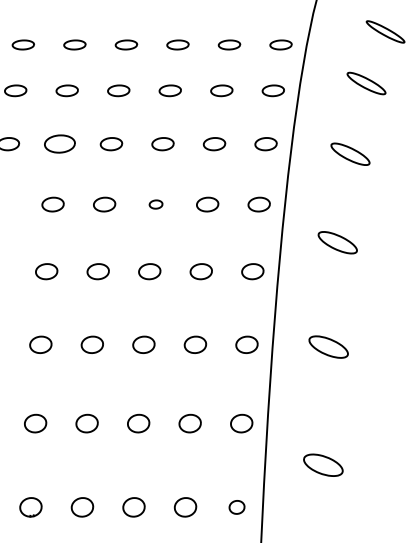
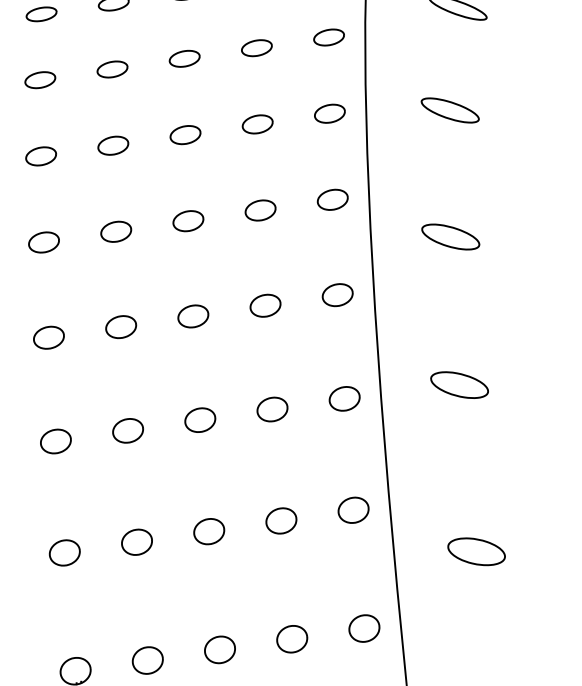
part: (59, 144) -> (40, 156), size x0.71
part: (155, 204) -> (187, 221), size x1.67
part: (236, 507) -> (363, 628), size x1.43

